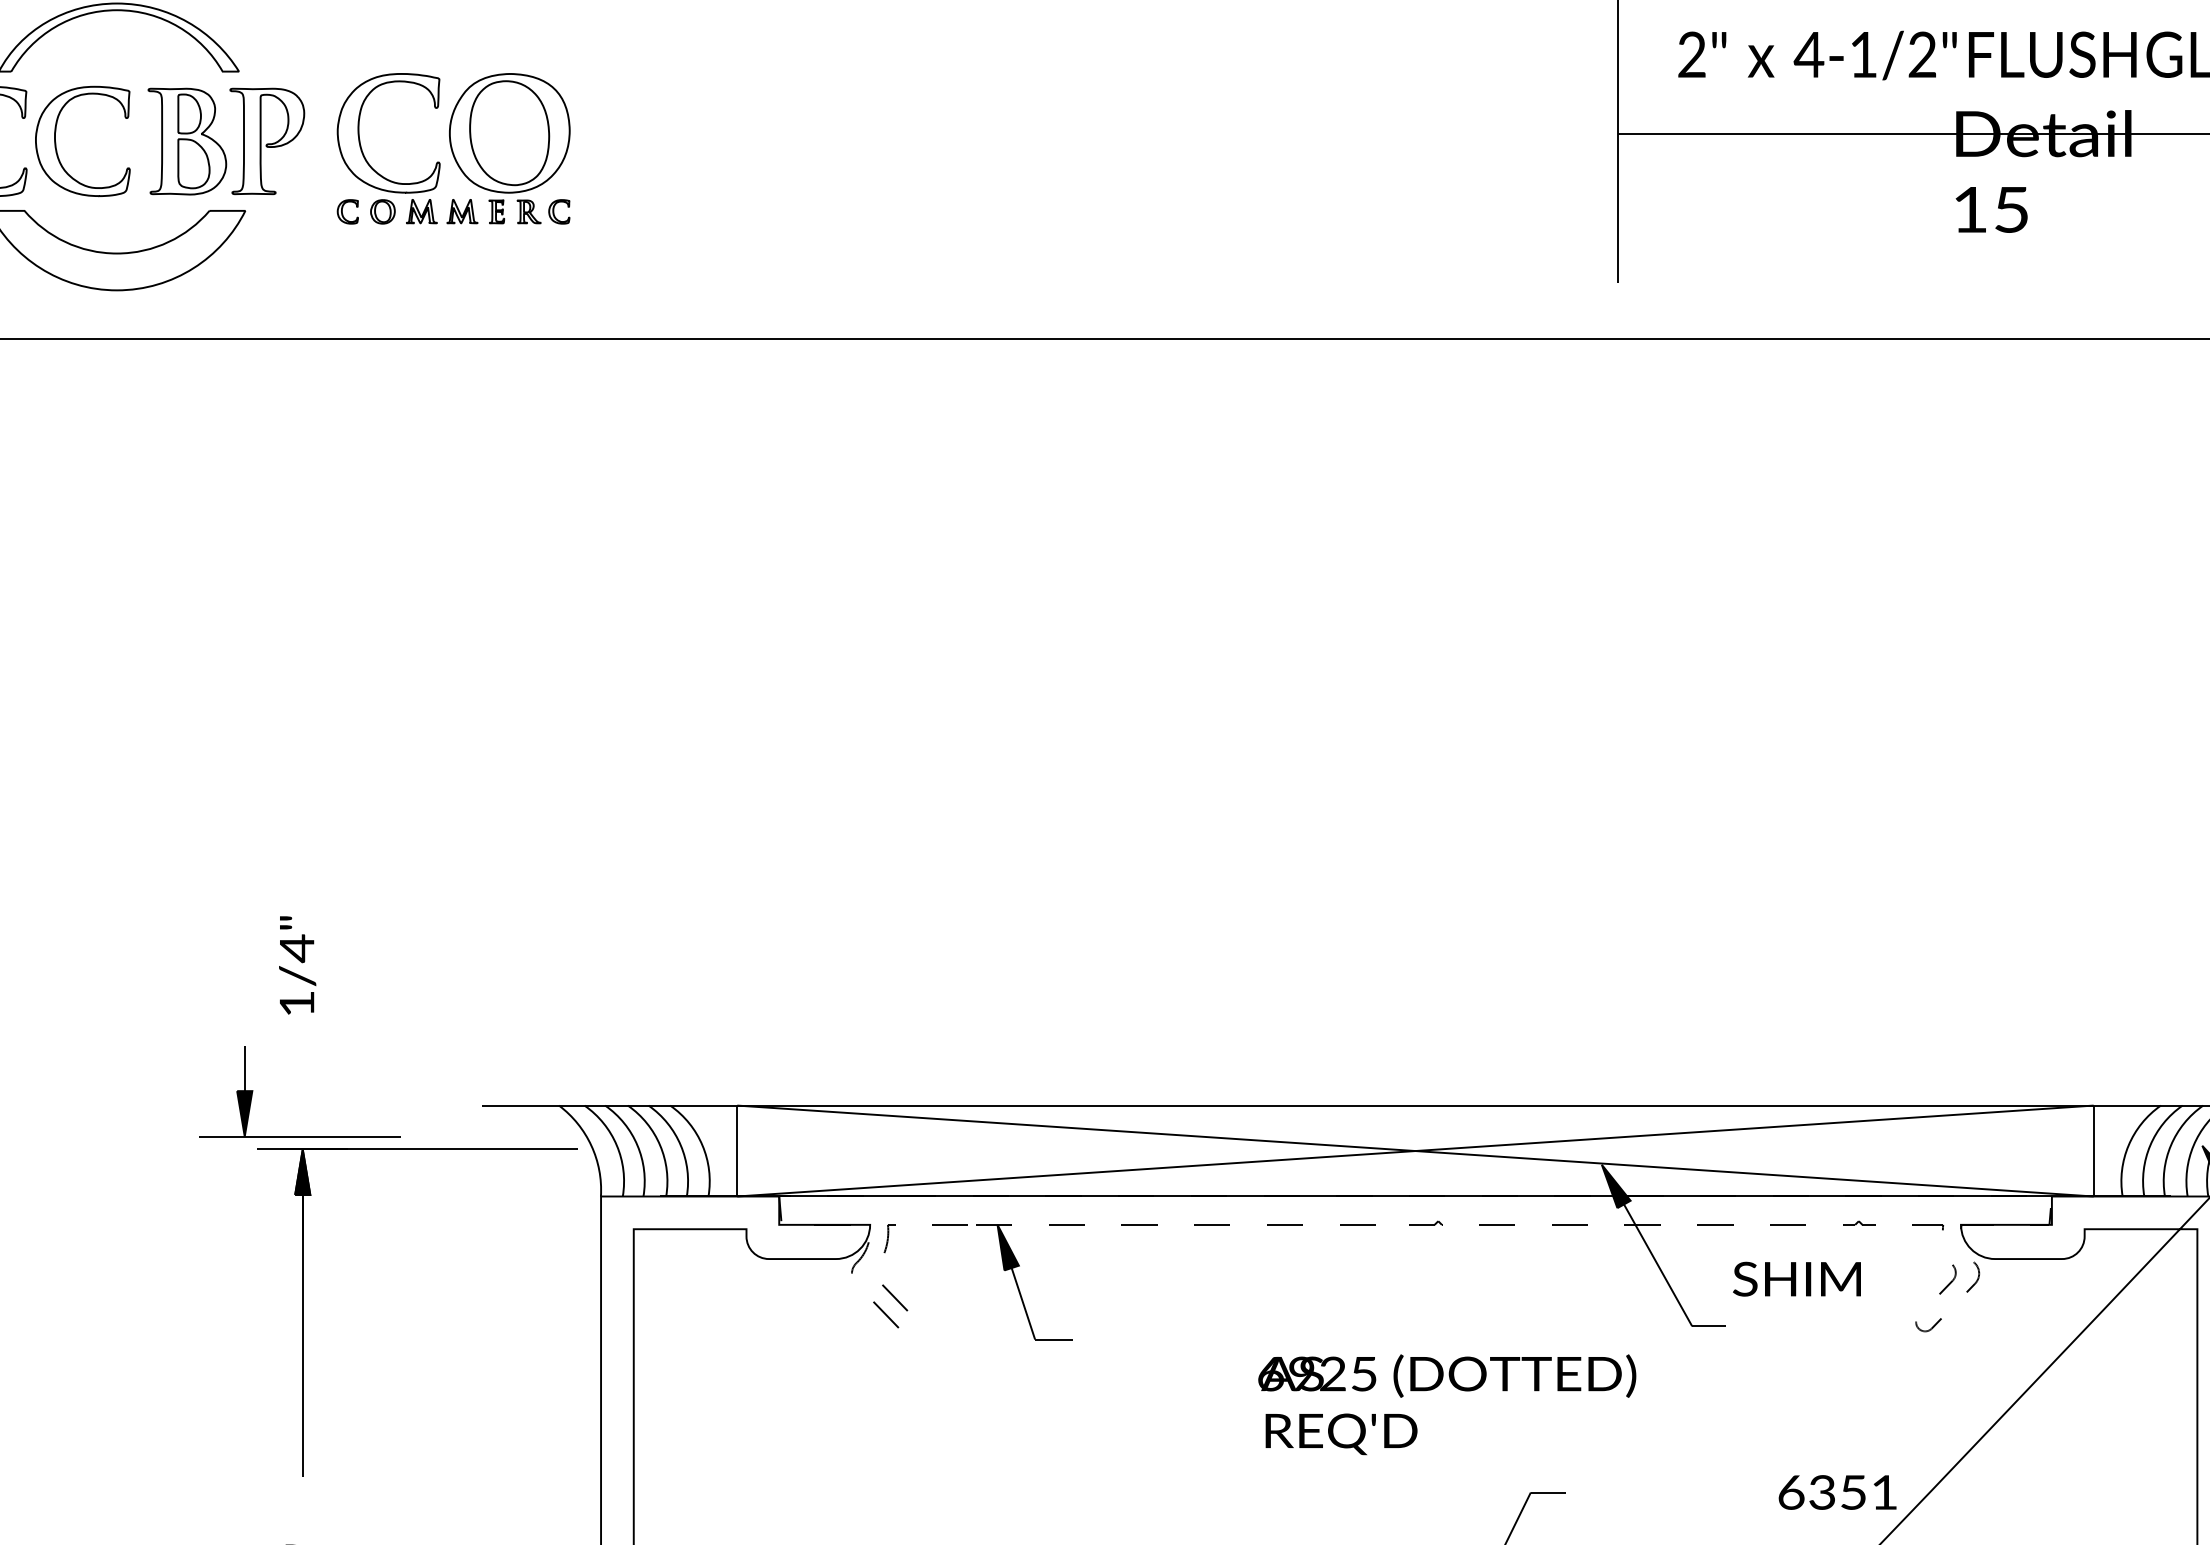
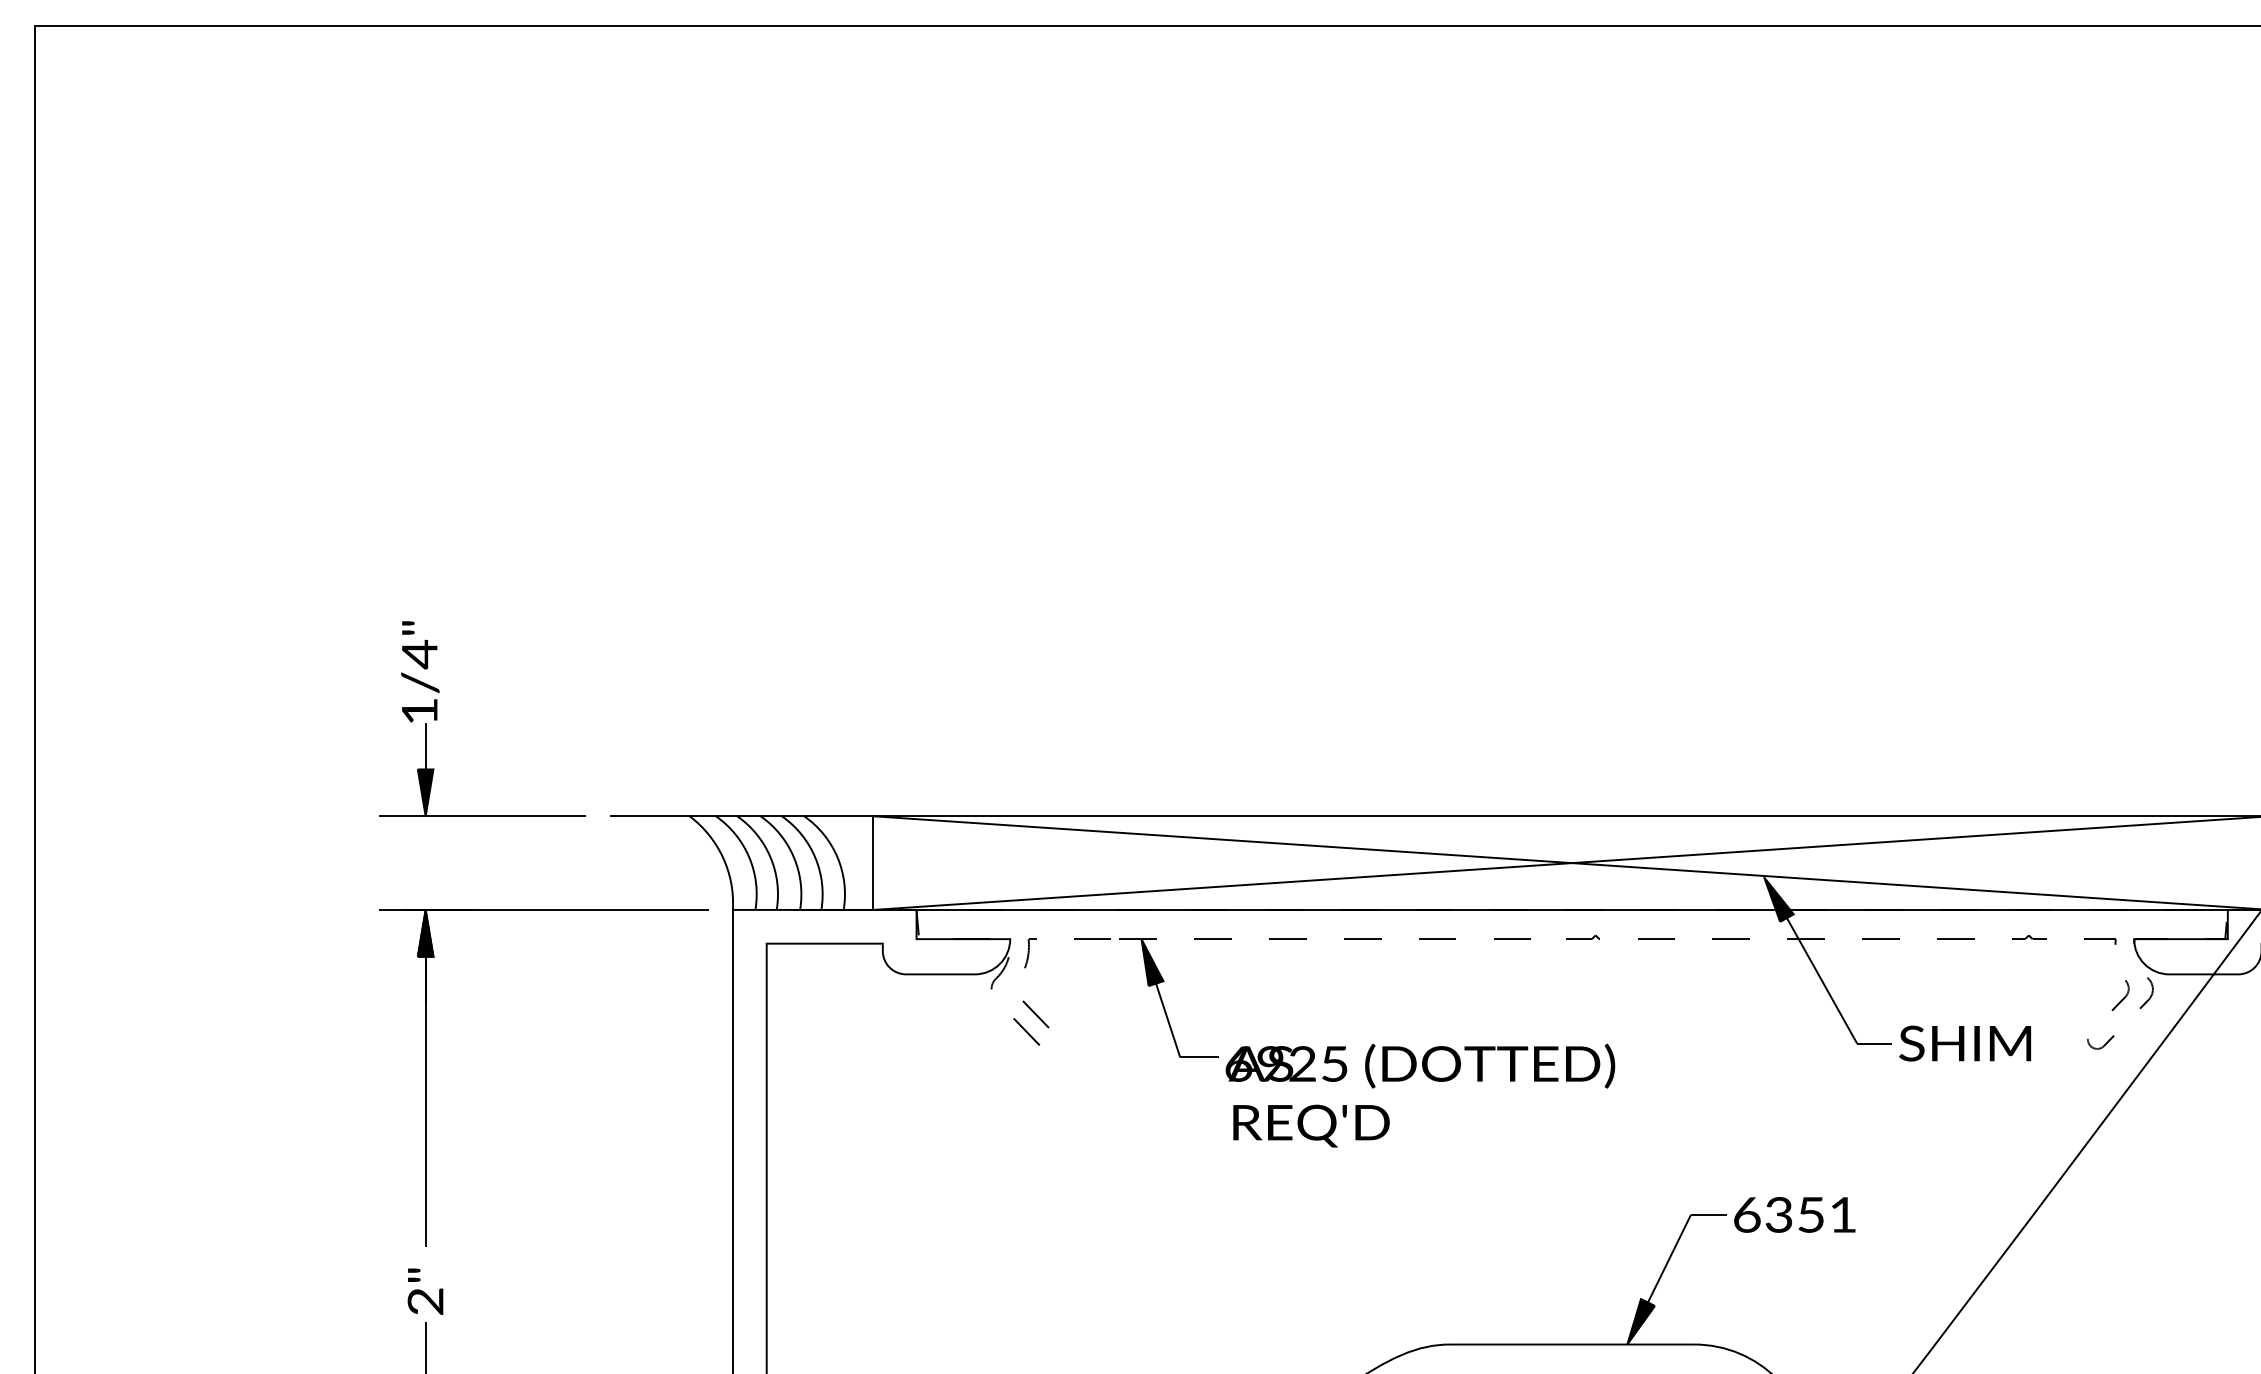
part: (299, 1136) -> (482, 816), moved
text: (1796, 1278) -> (1964, 1042), moved
part: (303, 1312) -> (426, 1077), moved
text: (1447, 1404) -> (1420, 1095), moved
text: (1837, 1492) -> (1794, 1214), moved

